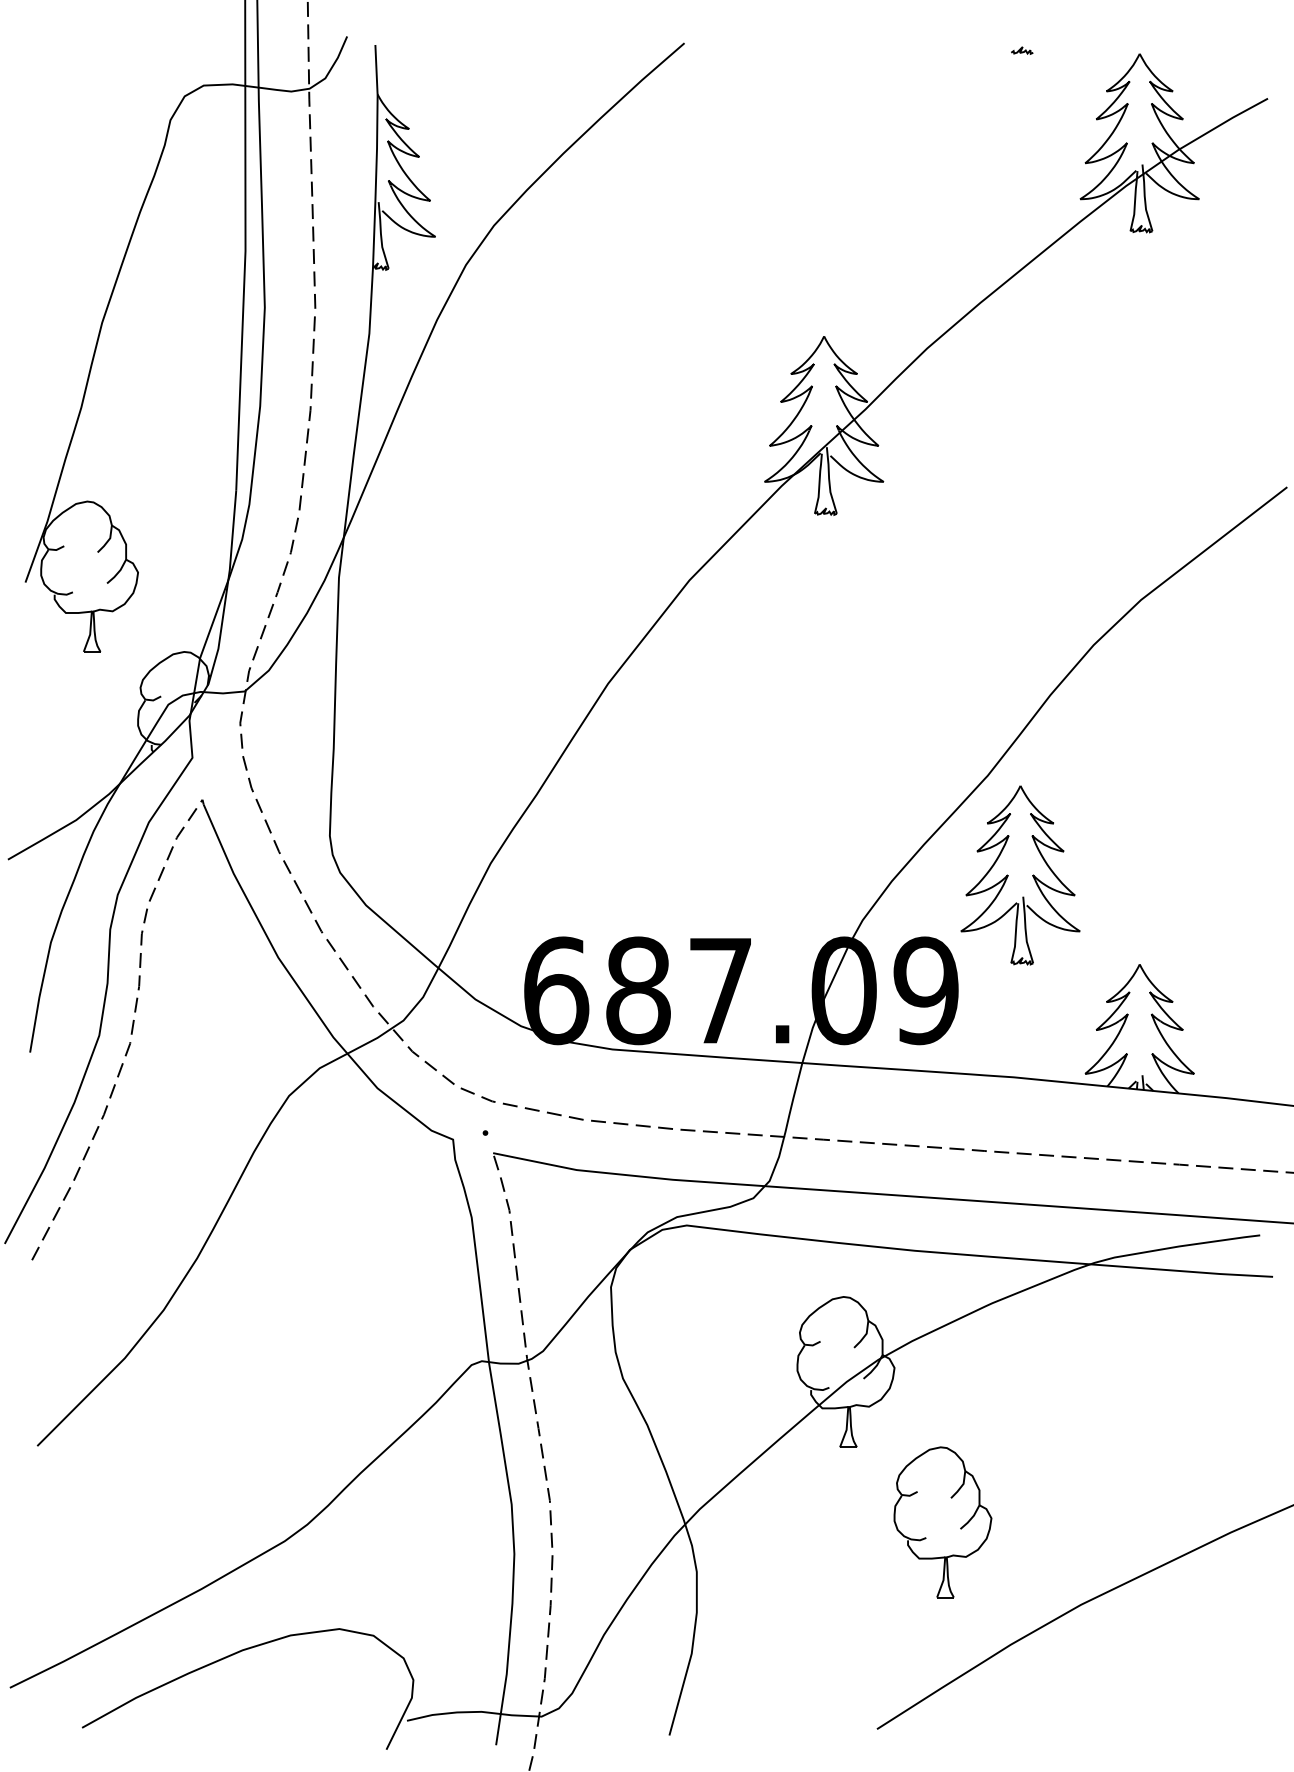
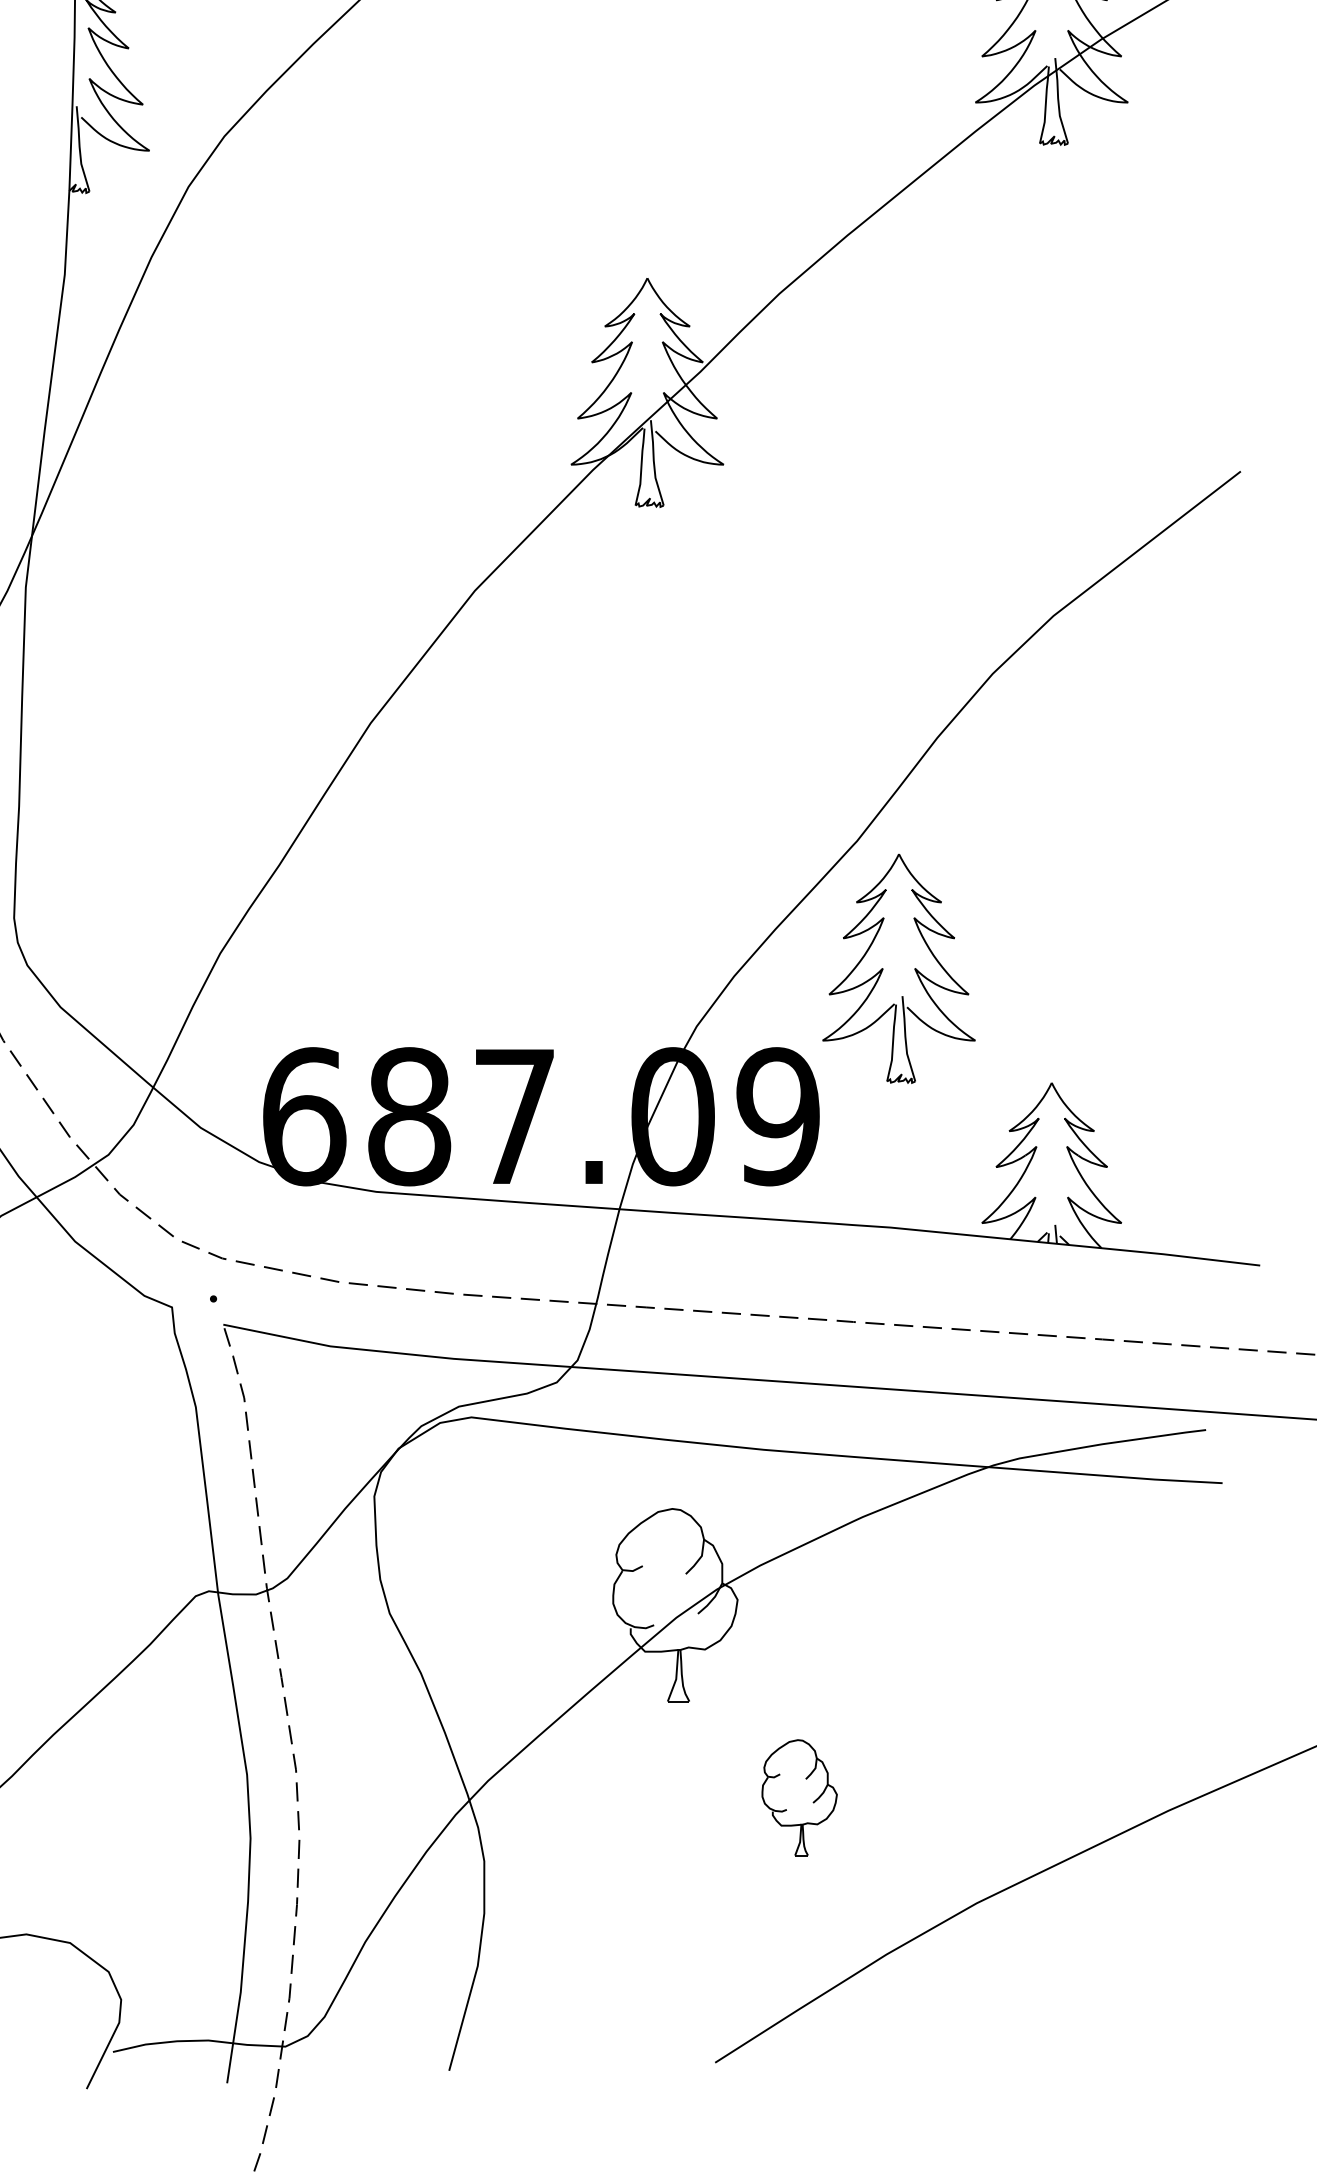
part: (942, 1522) -> (799, 1797), size x0.6

